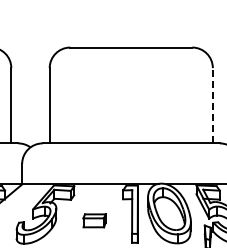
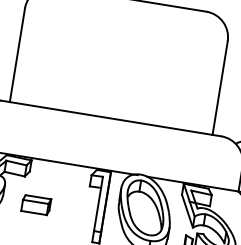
line: (212, 105) -> (219, 87), dashed -> solid
part: (94, 220) -> (36, 204), moved

